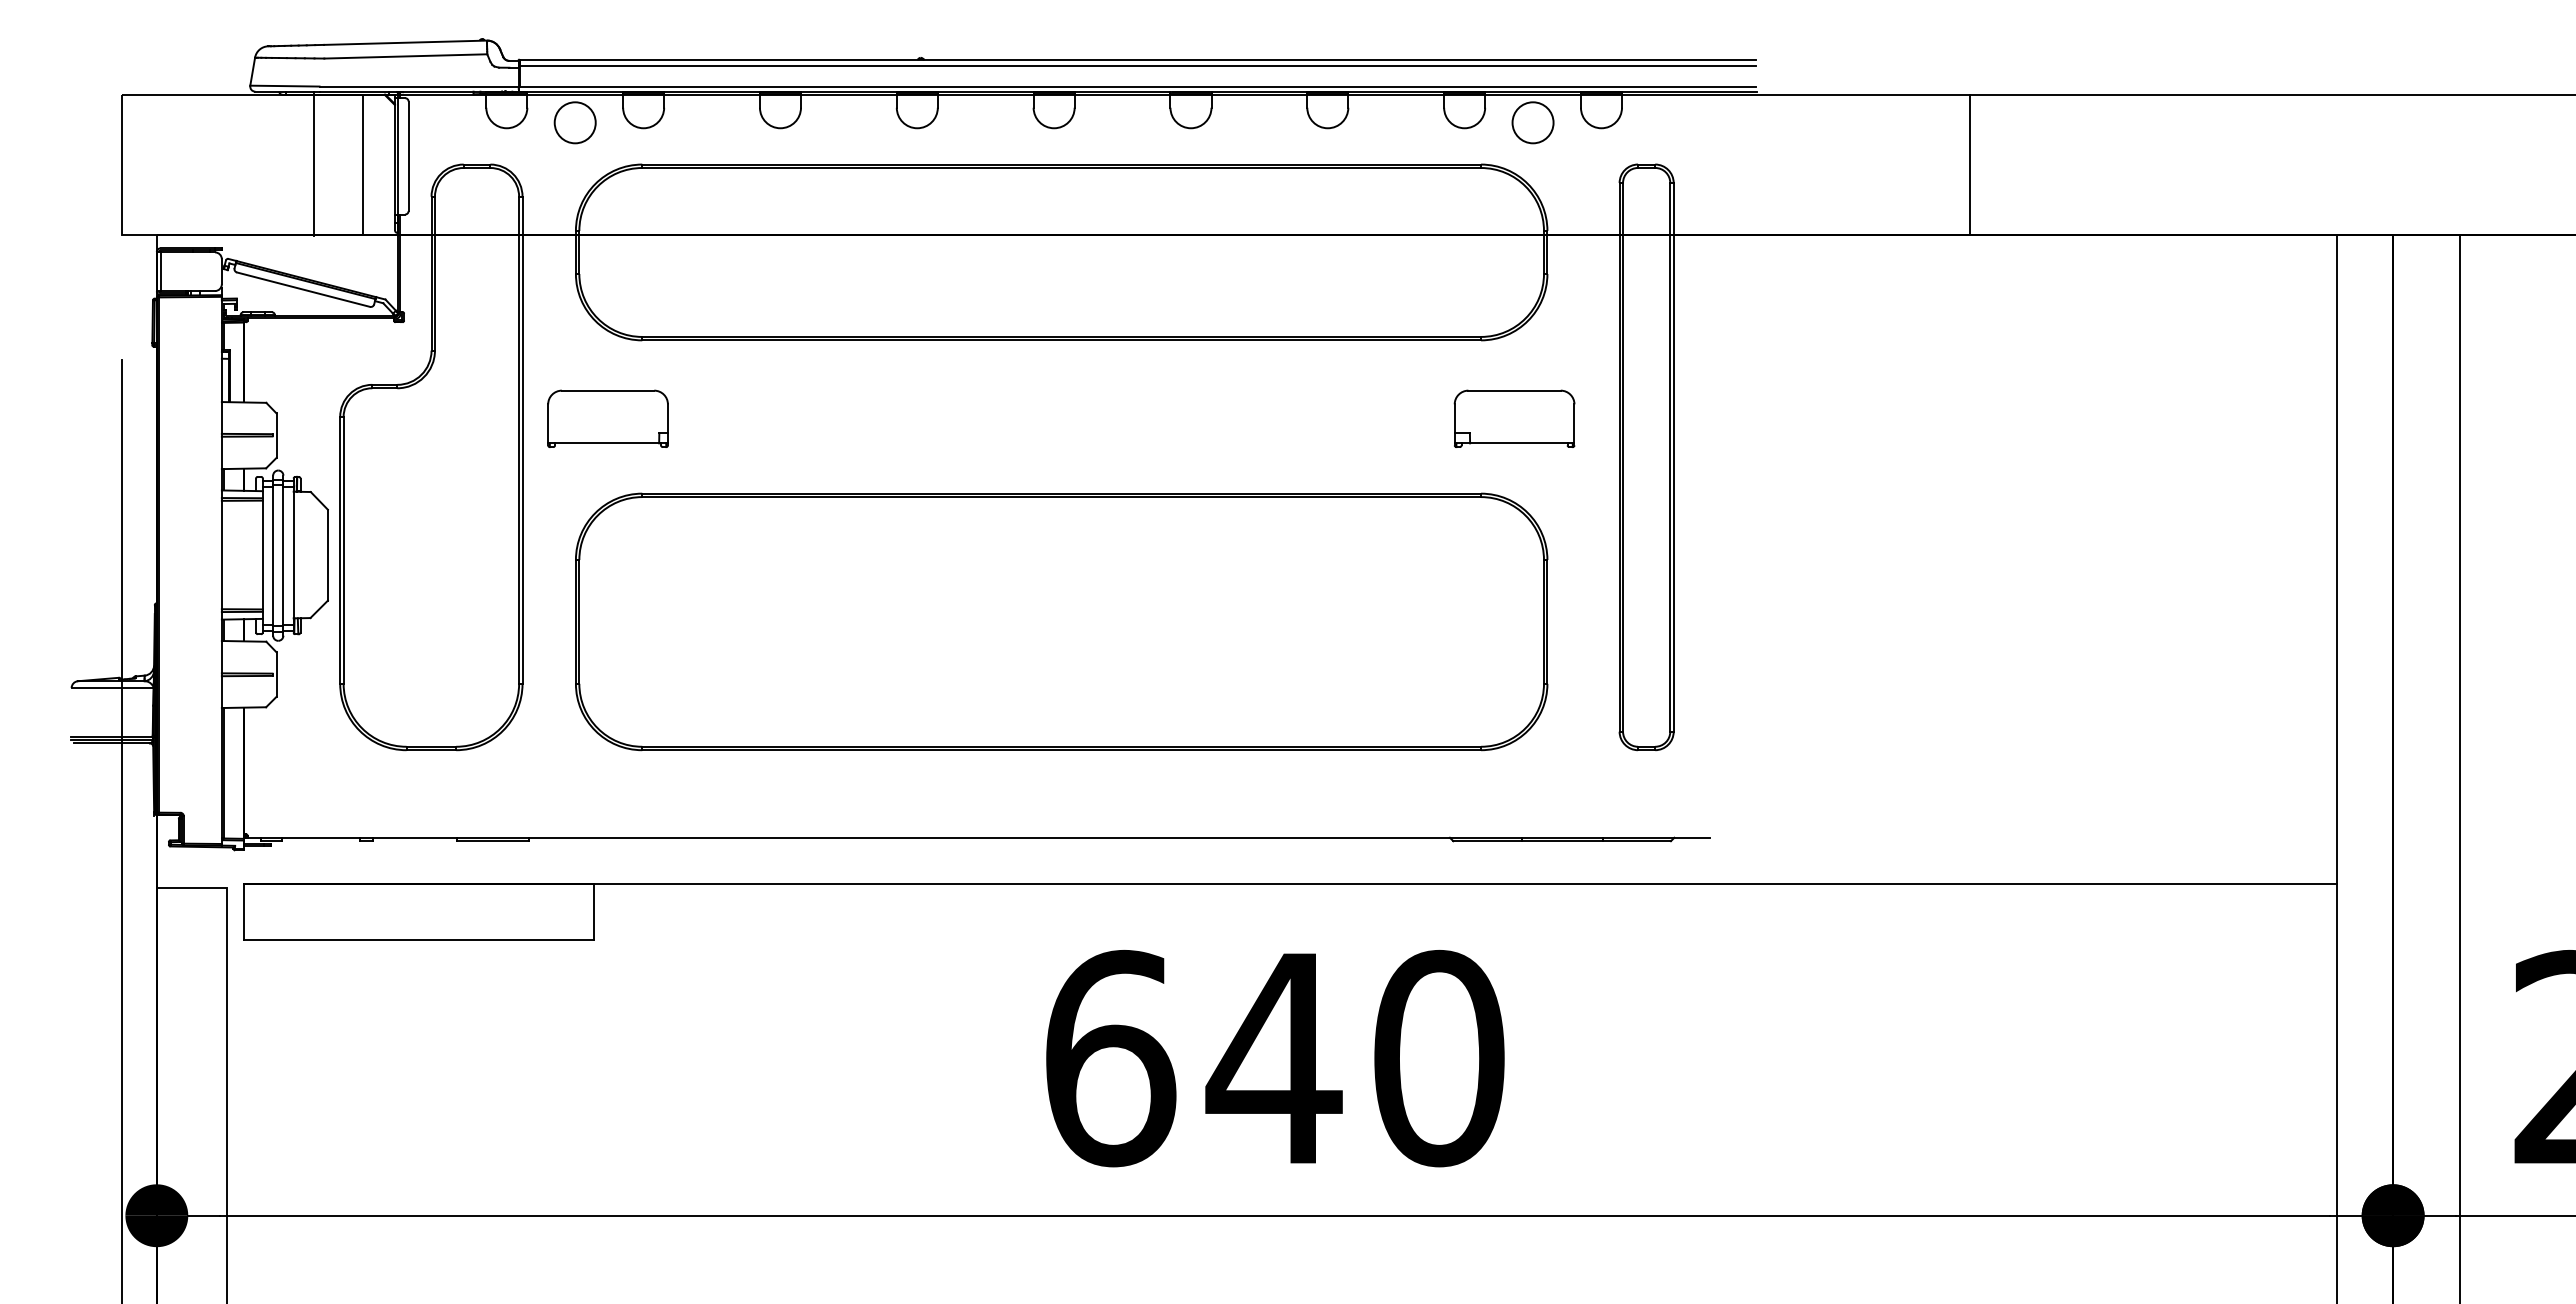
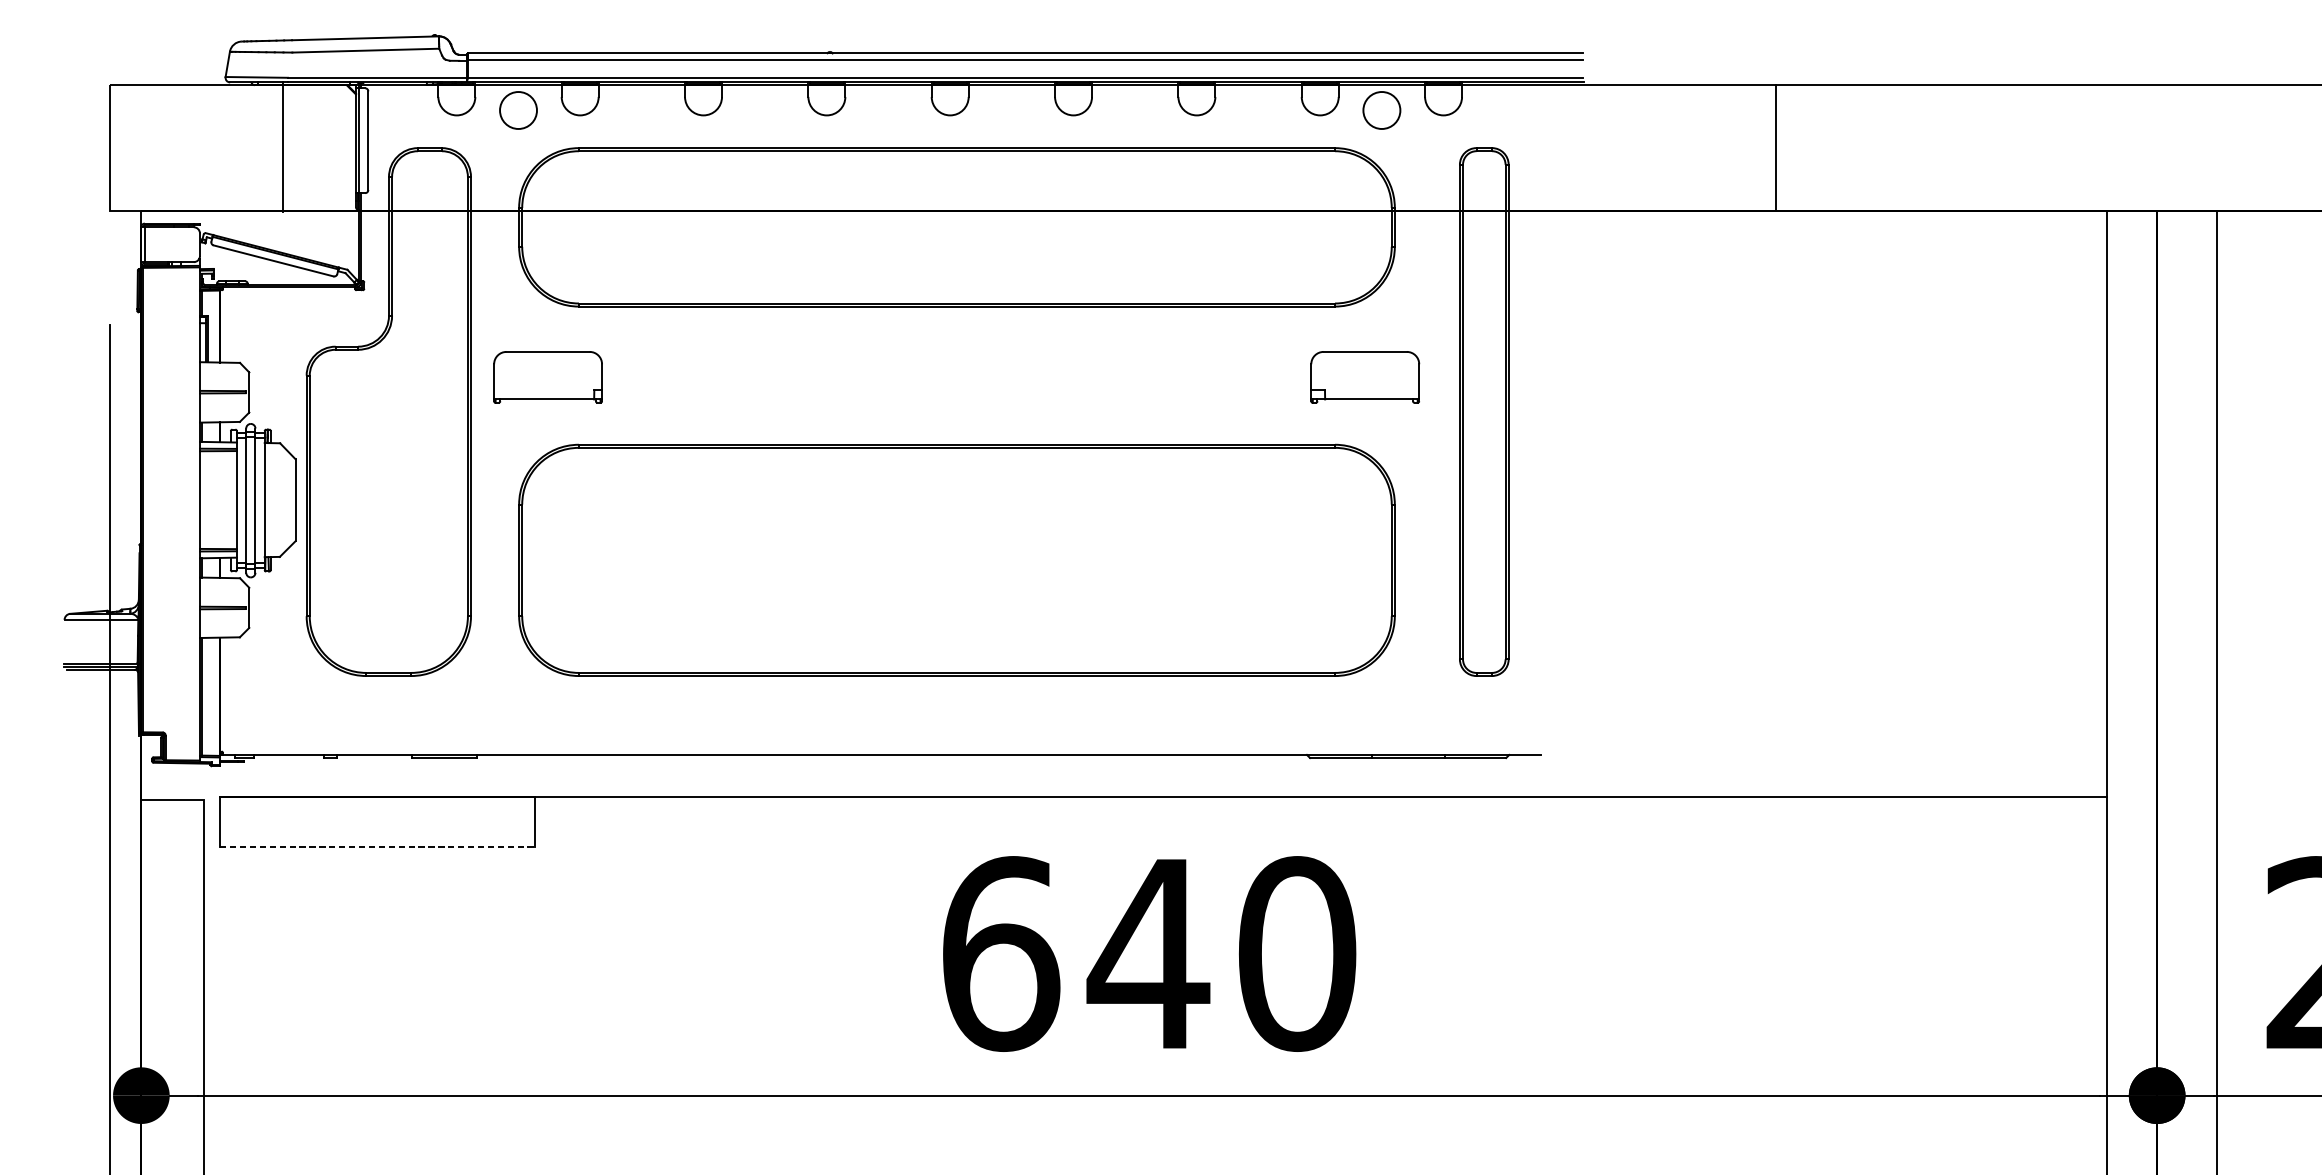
line: (363, 164) -> (327, 148), removed
line: (418, 940) -> (377, 847), solid -> dashed

